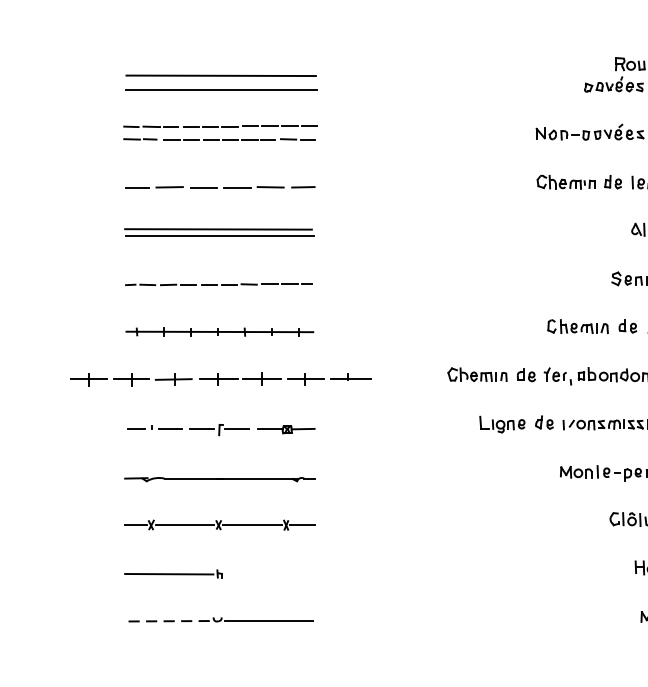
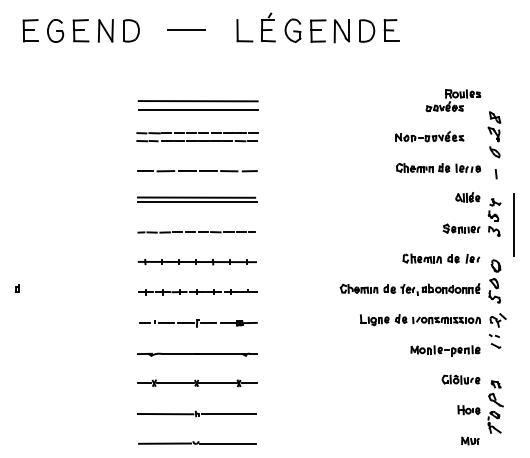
part: (220, 380) -> (197, 292), size x0.62
line: (269, 573) -> (228, 413), added
line: (167, 620) -> (164, 443), dashed -> solid

